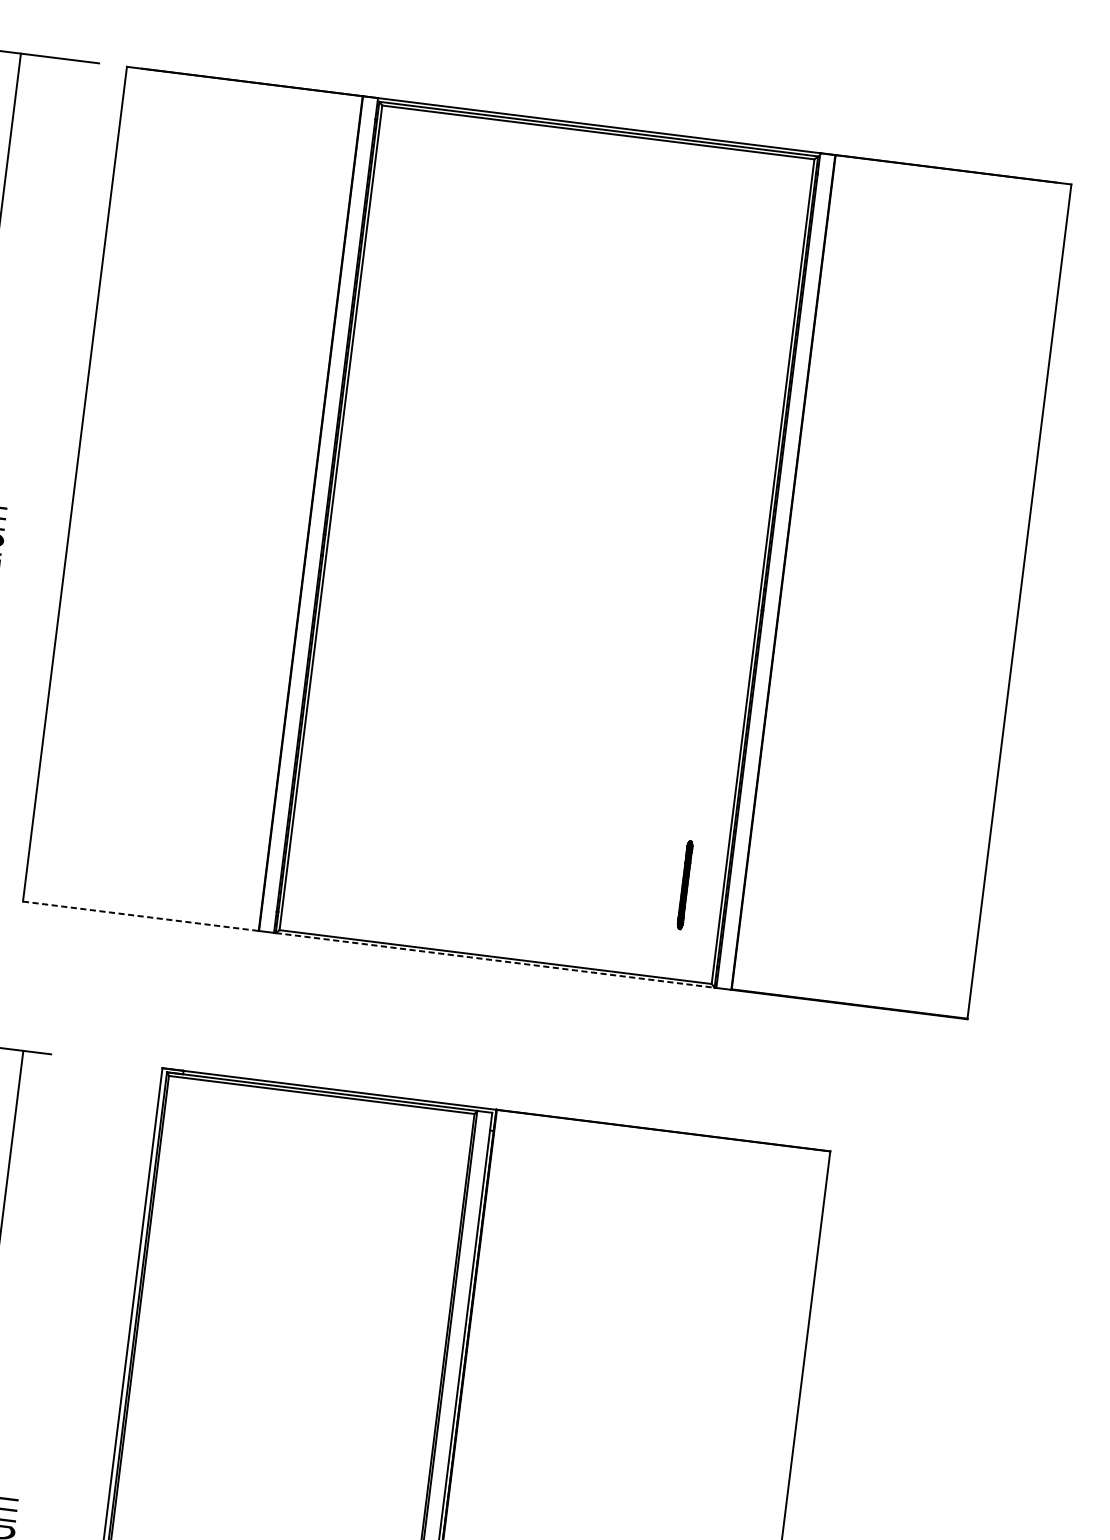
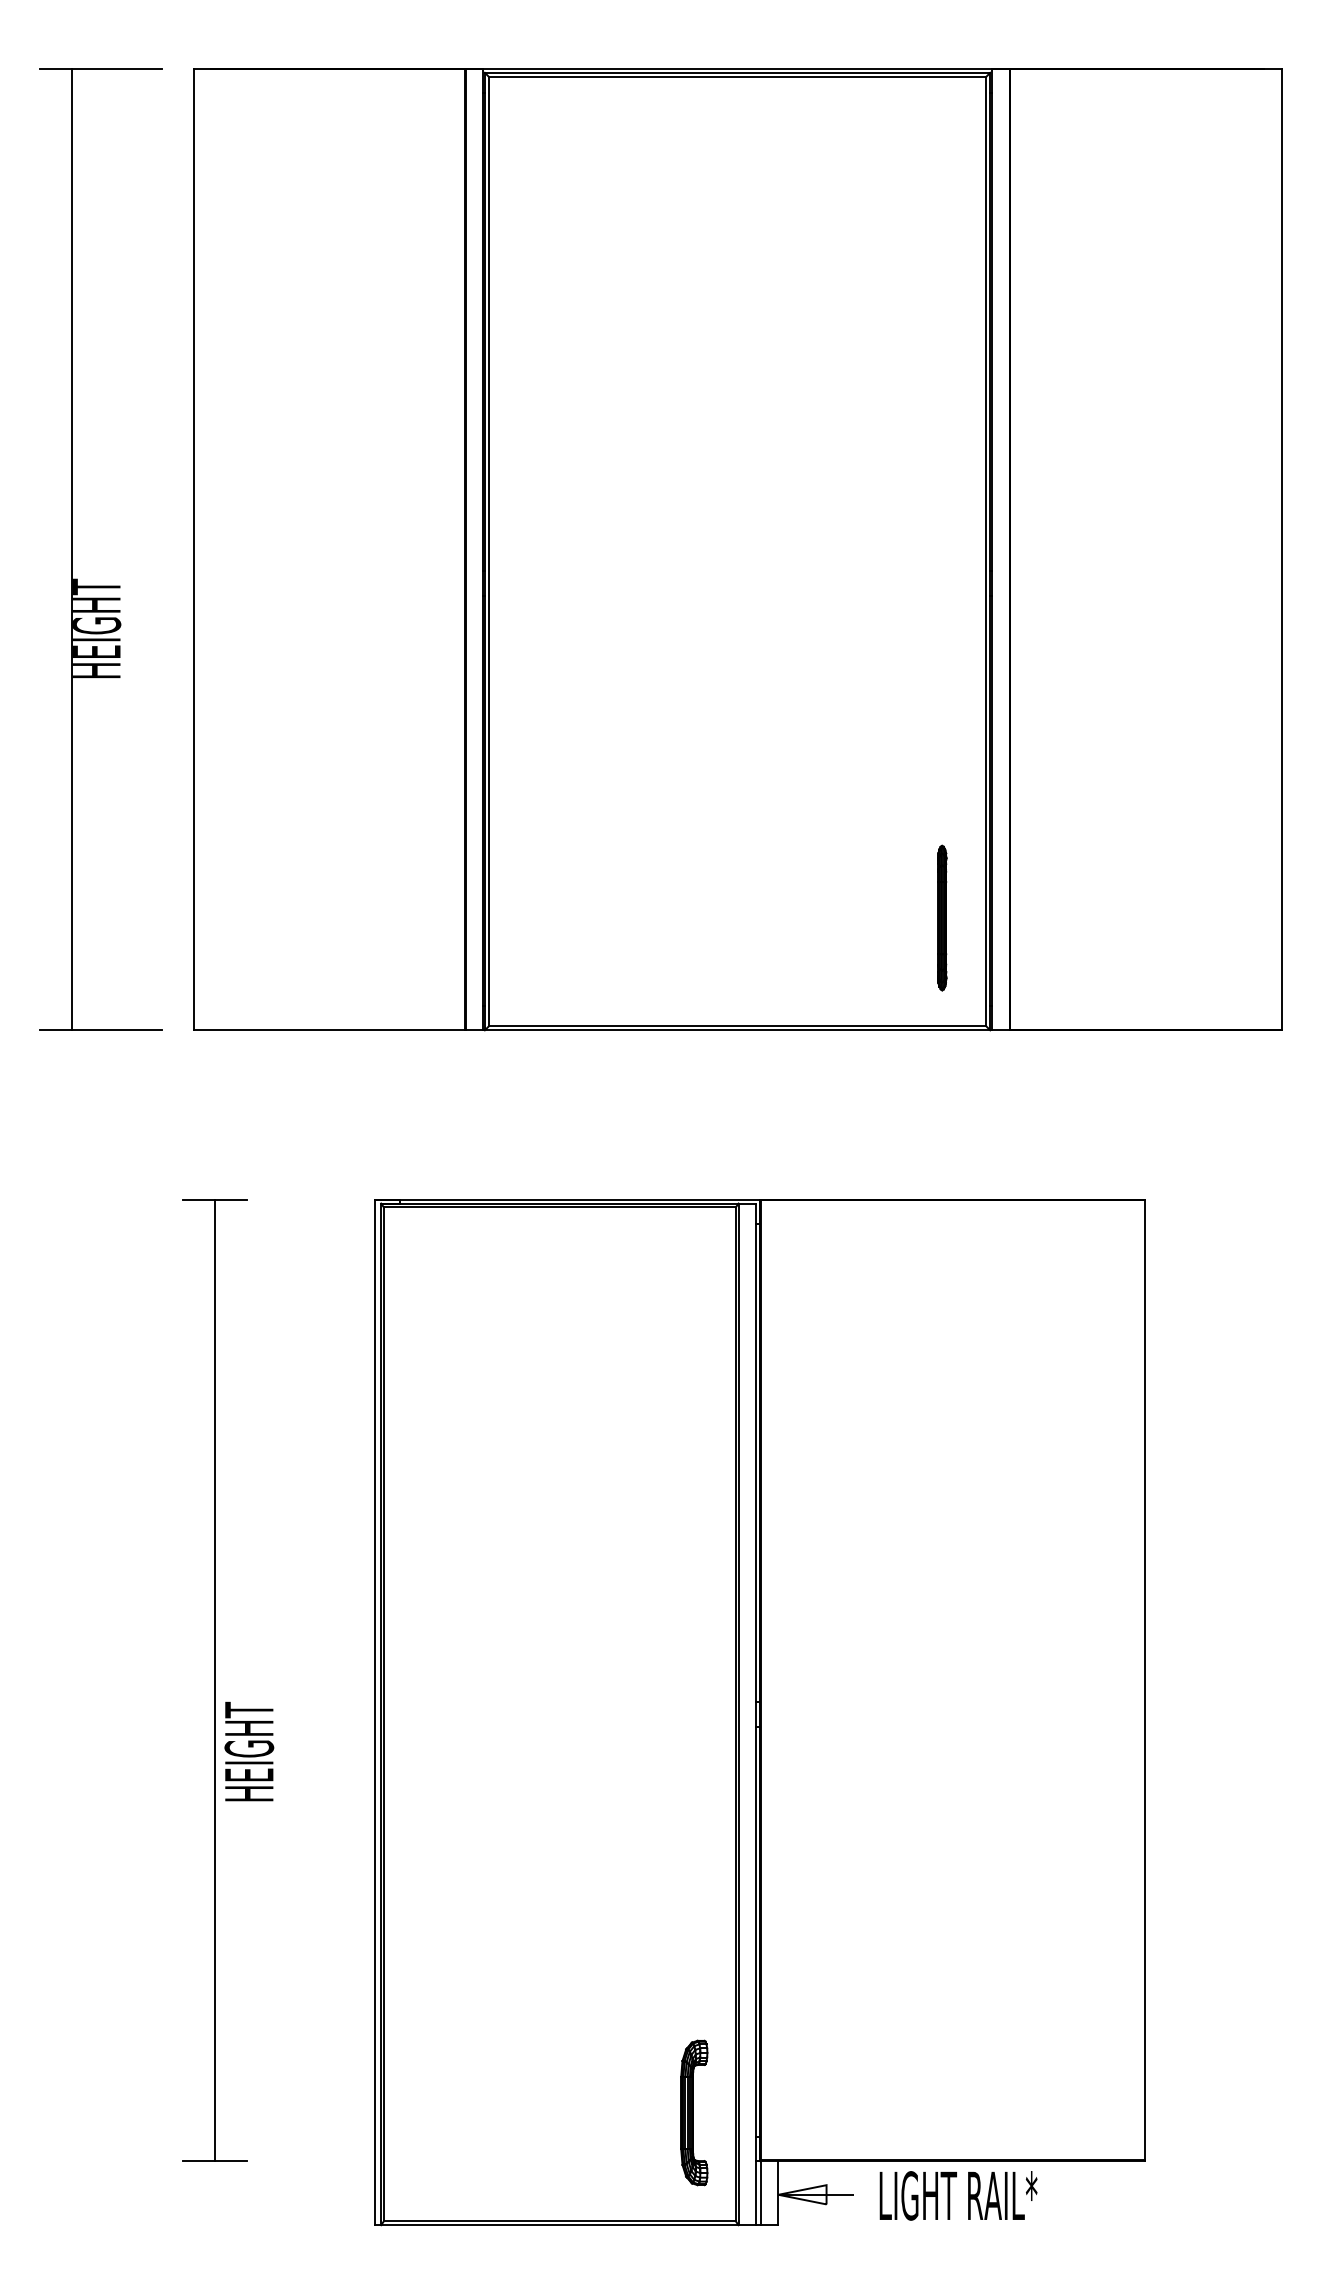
part: (685, 884) -> (942, 917), size x1.43
line: (140, 916) -> (329, 1030), dashed -> solid
line: (495, 960) -> (737, 1030), dashed -> solid

